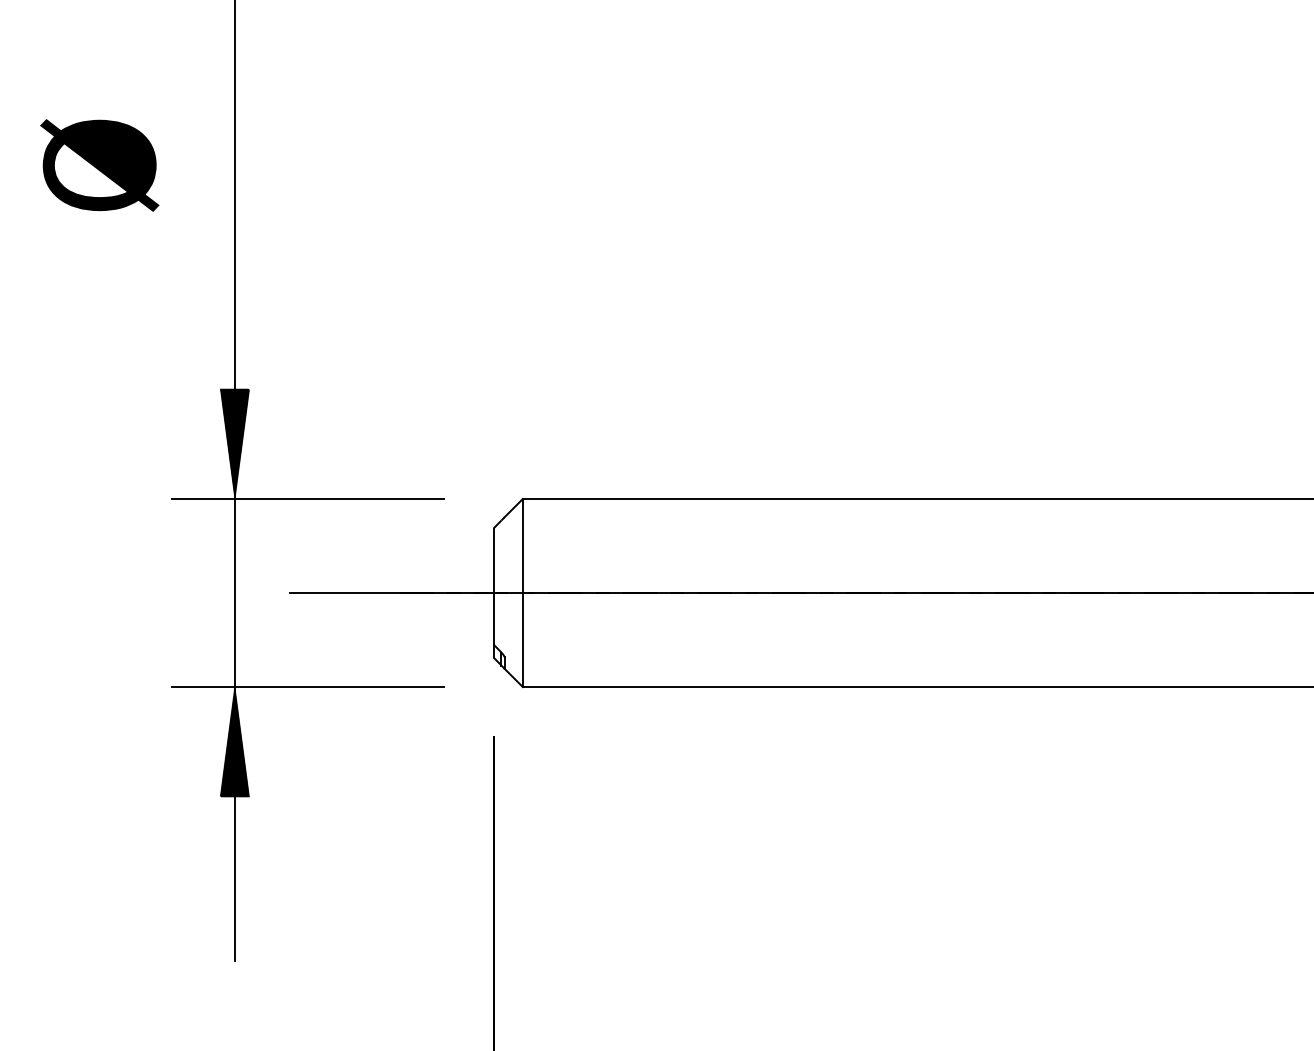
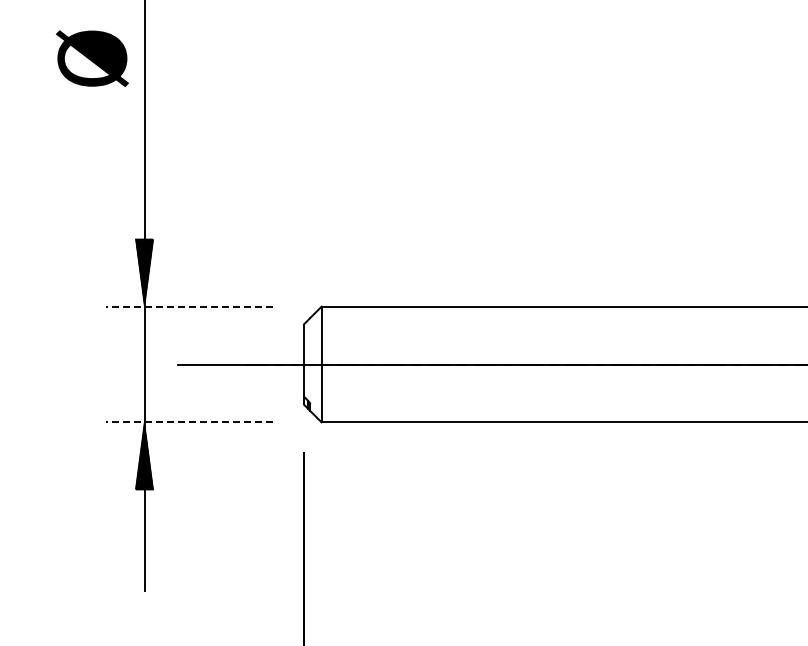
text: (99, 165) -> (92, 58), moved
line: (306, 498) -> (188, 306), solid -> dashed
line: (306, 687) -> (188, 422), solid -> dashed

